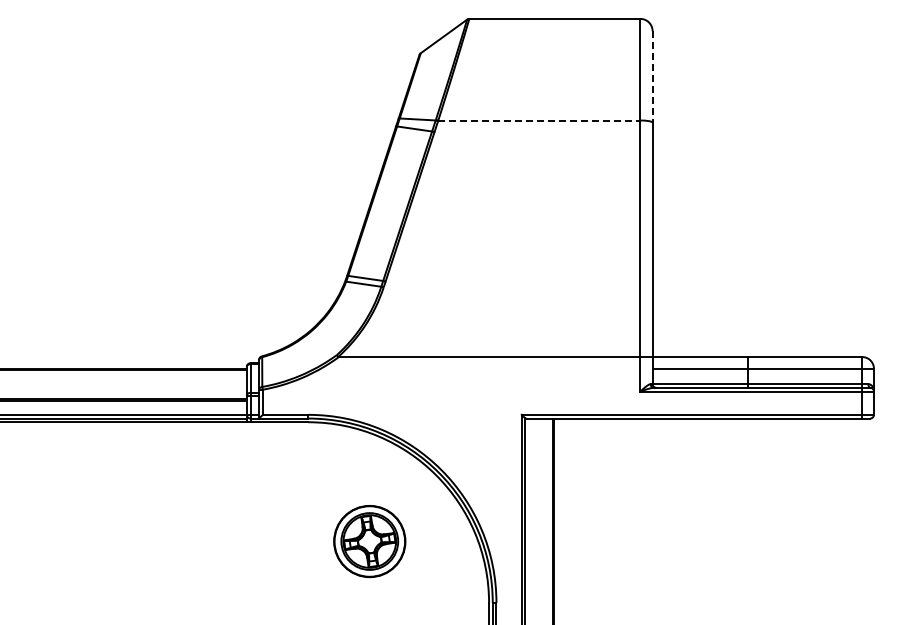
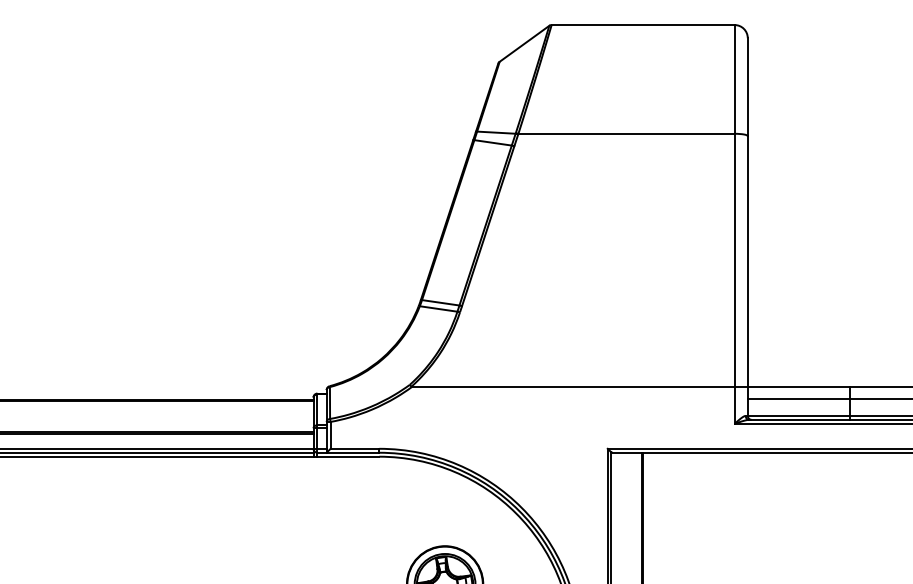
line: (652, 76) -> (747, 86), dashed -> solid
line: (539, 120) -> (626, 133), dashed -> solid

